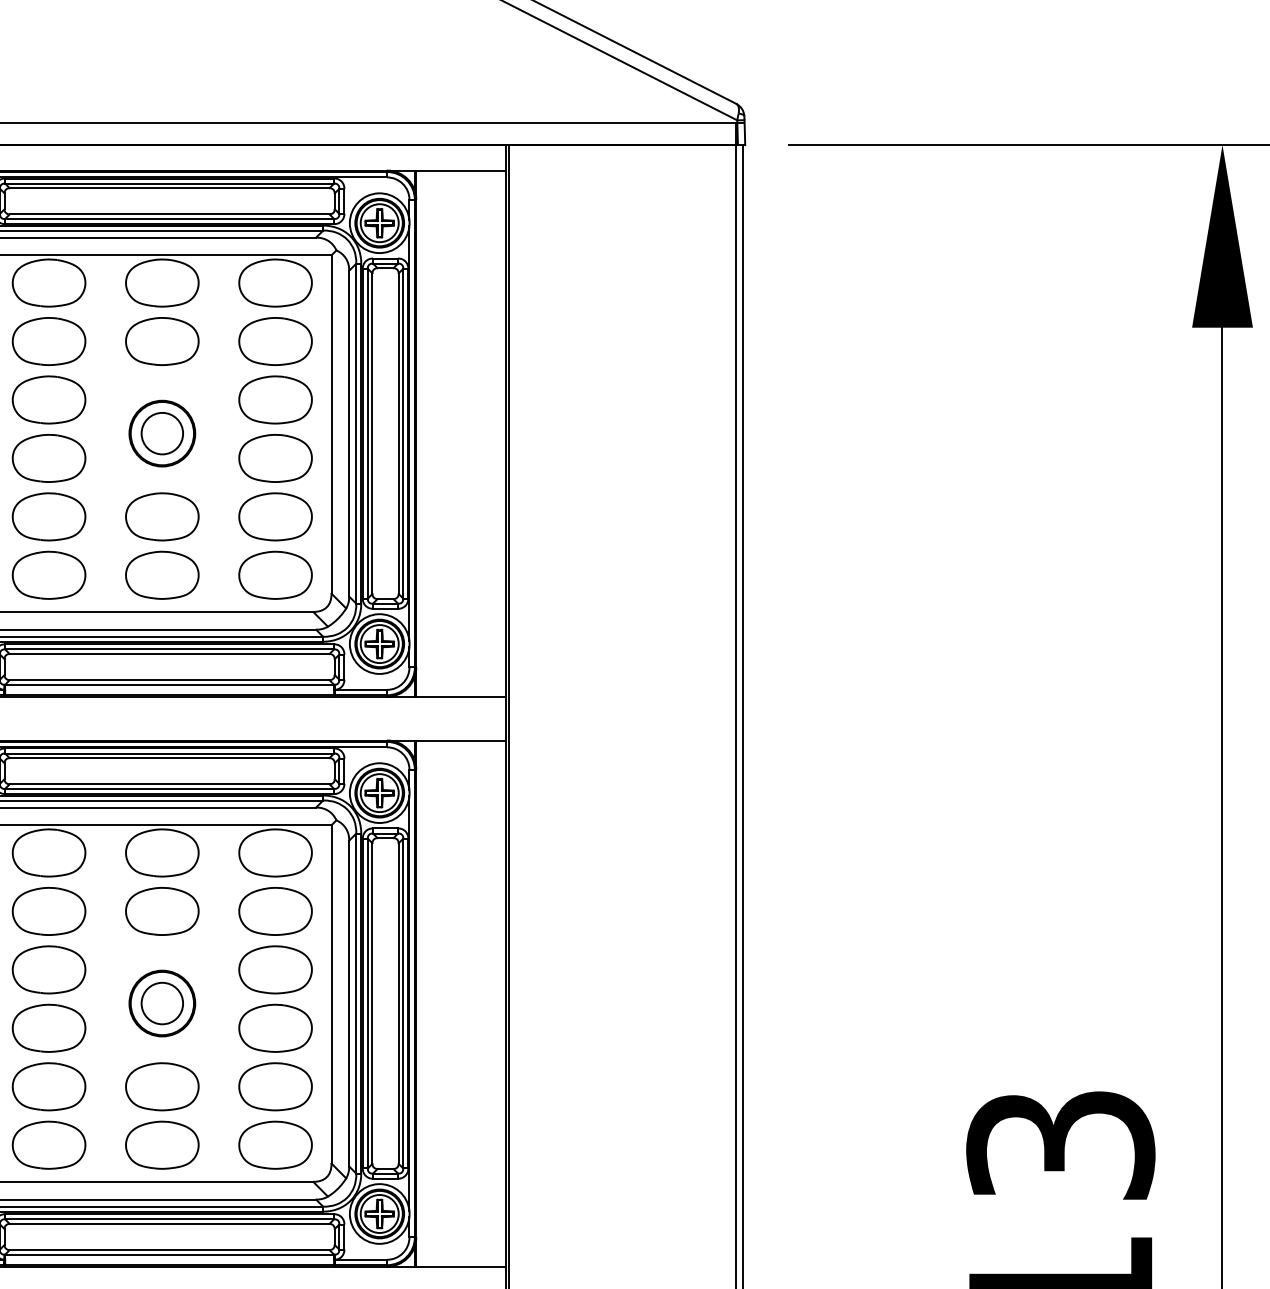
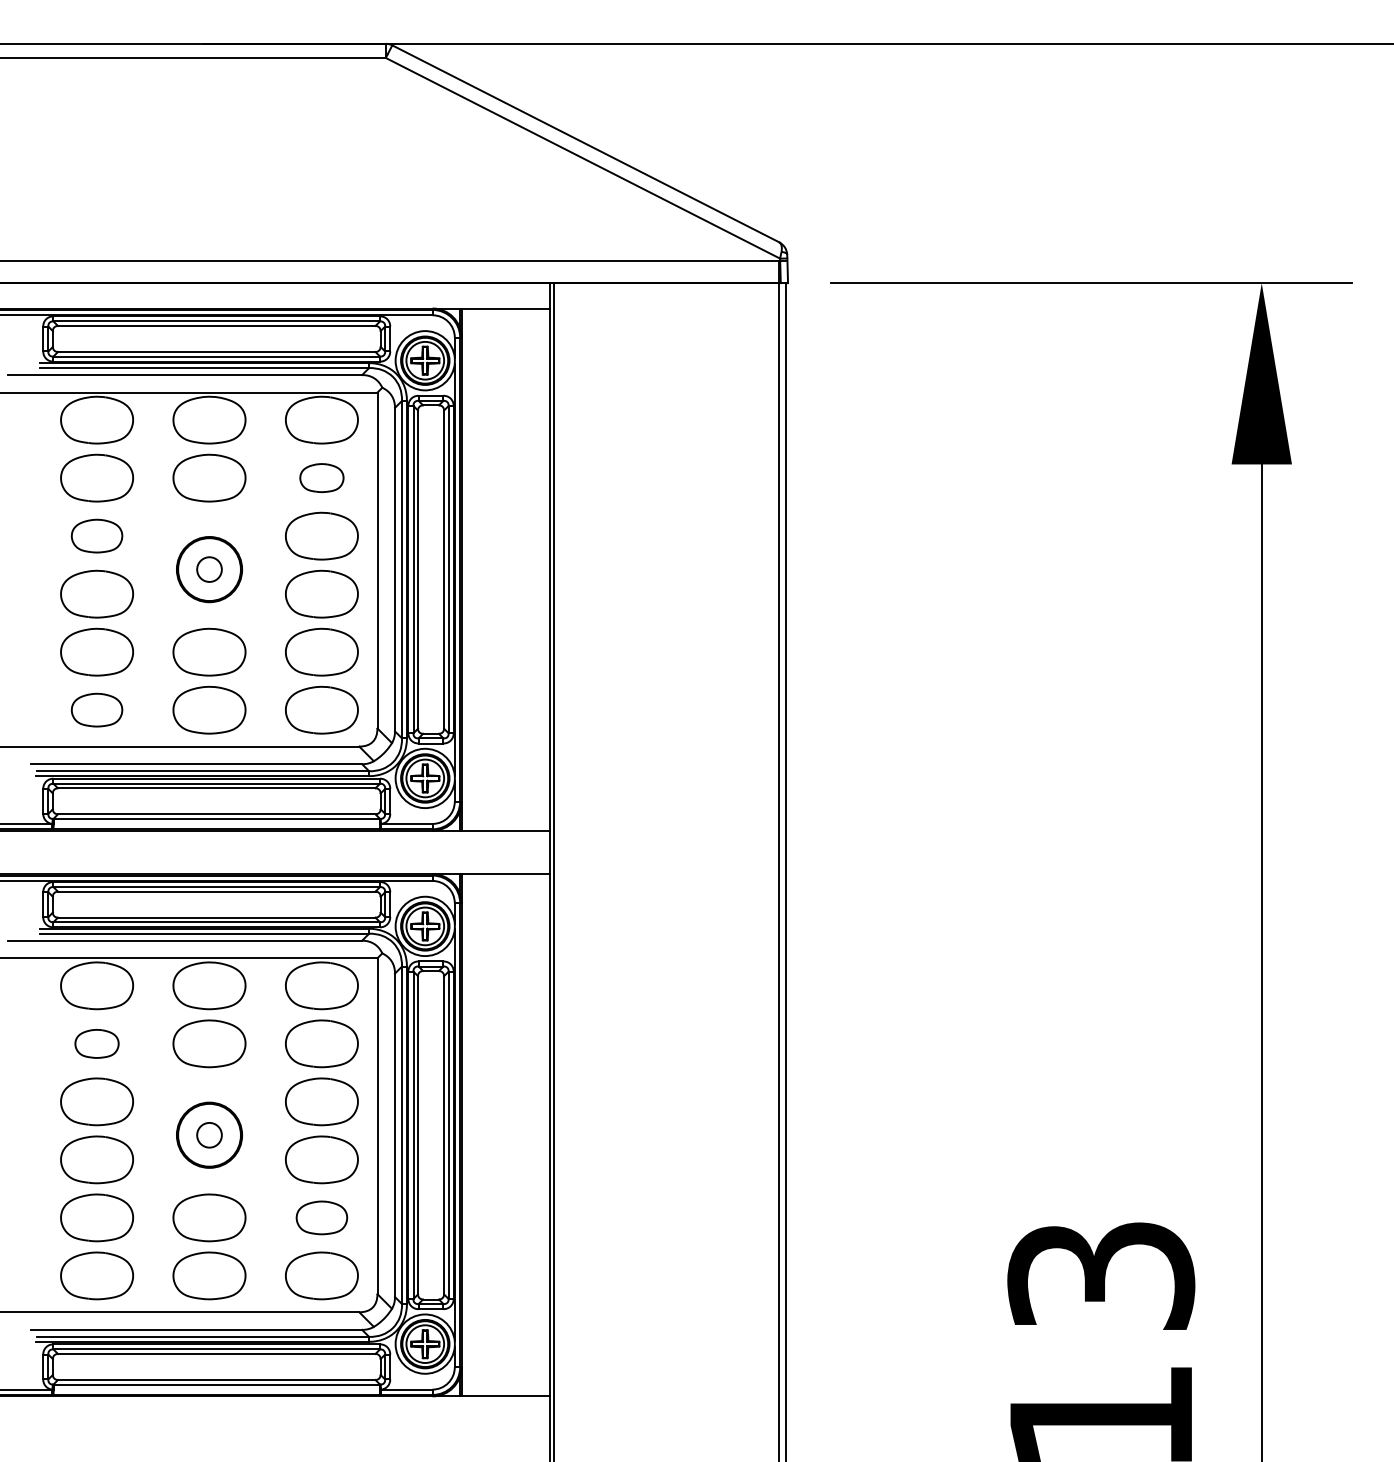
part: (275, 340) -> (321, 477), size x0.6
part: (48, 399) -> (96, 535), size x0.7
circle: (162, 433) -> (209, 569), size x0.6
part: (48, 574) -> (96, 709), size x0.7
part: (48, 911) -> (96, 1043), size x0.6
circle: (162, 1002) -> (209, 1134), size x0.6
part: (275, 1086) -> (321, 1217), size x0.7

